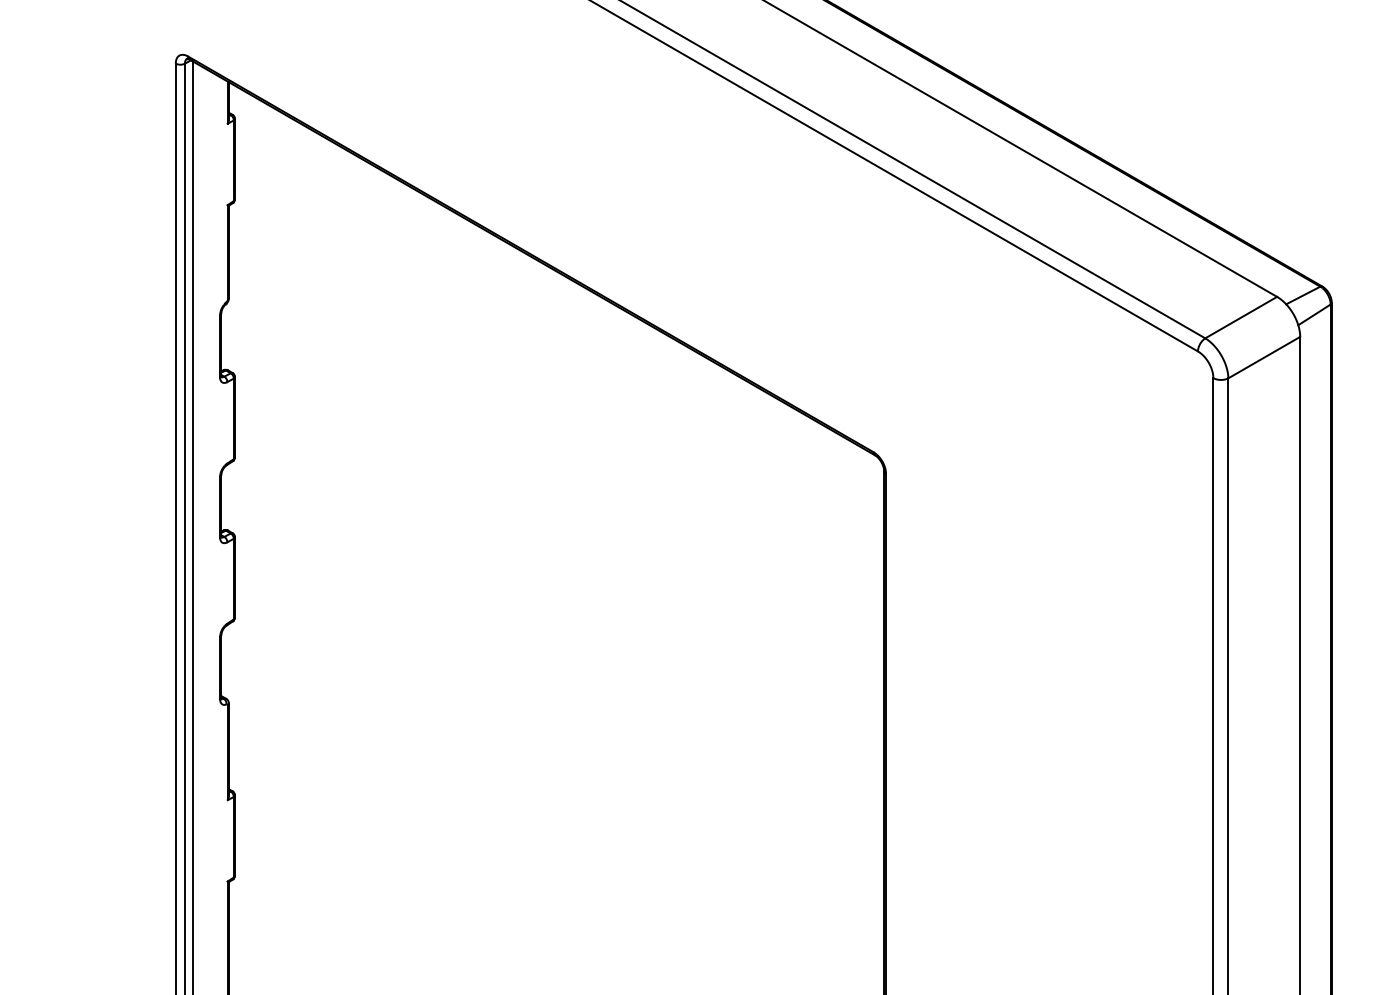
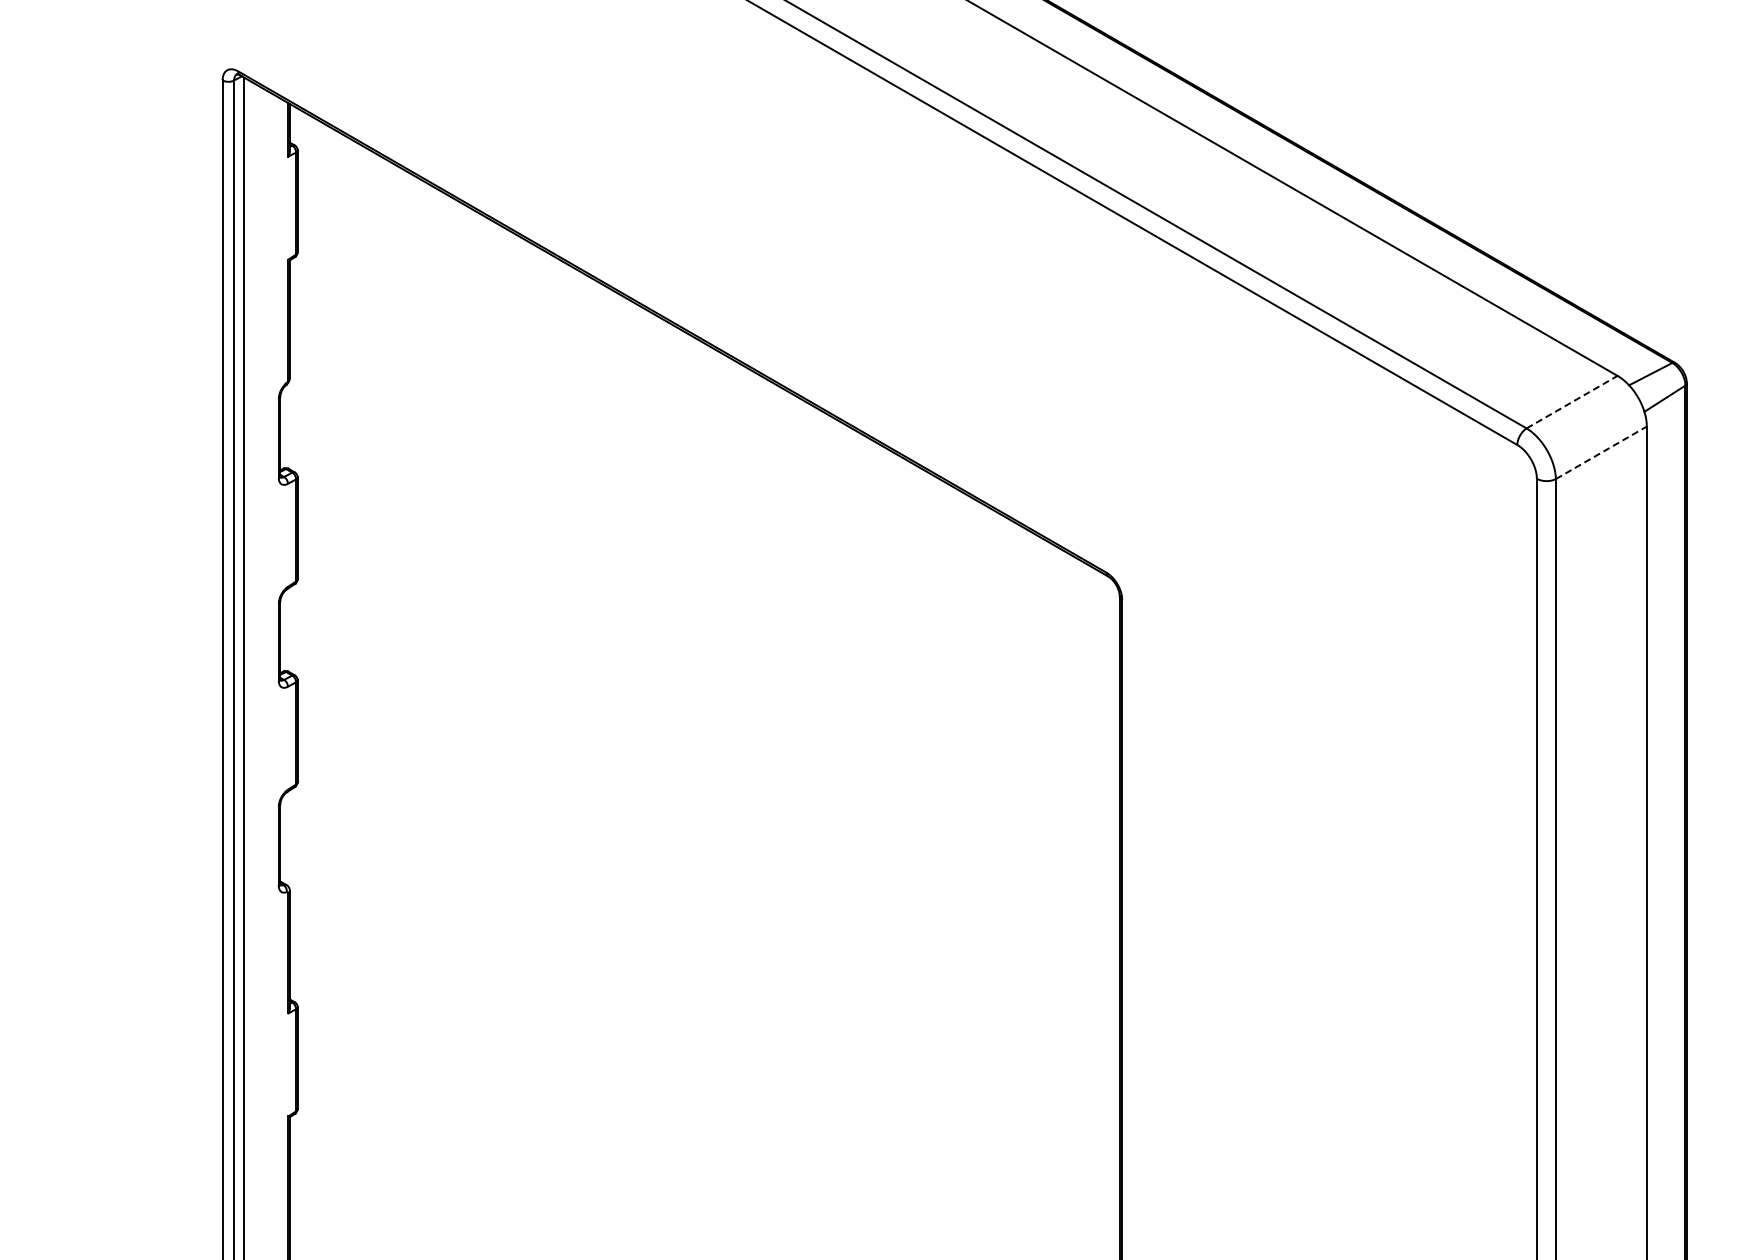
line: (1241, 317) -> (1572, 402), solid -> dashed
line: (1264, 357) -> (1601, 452), solid -> dashed

